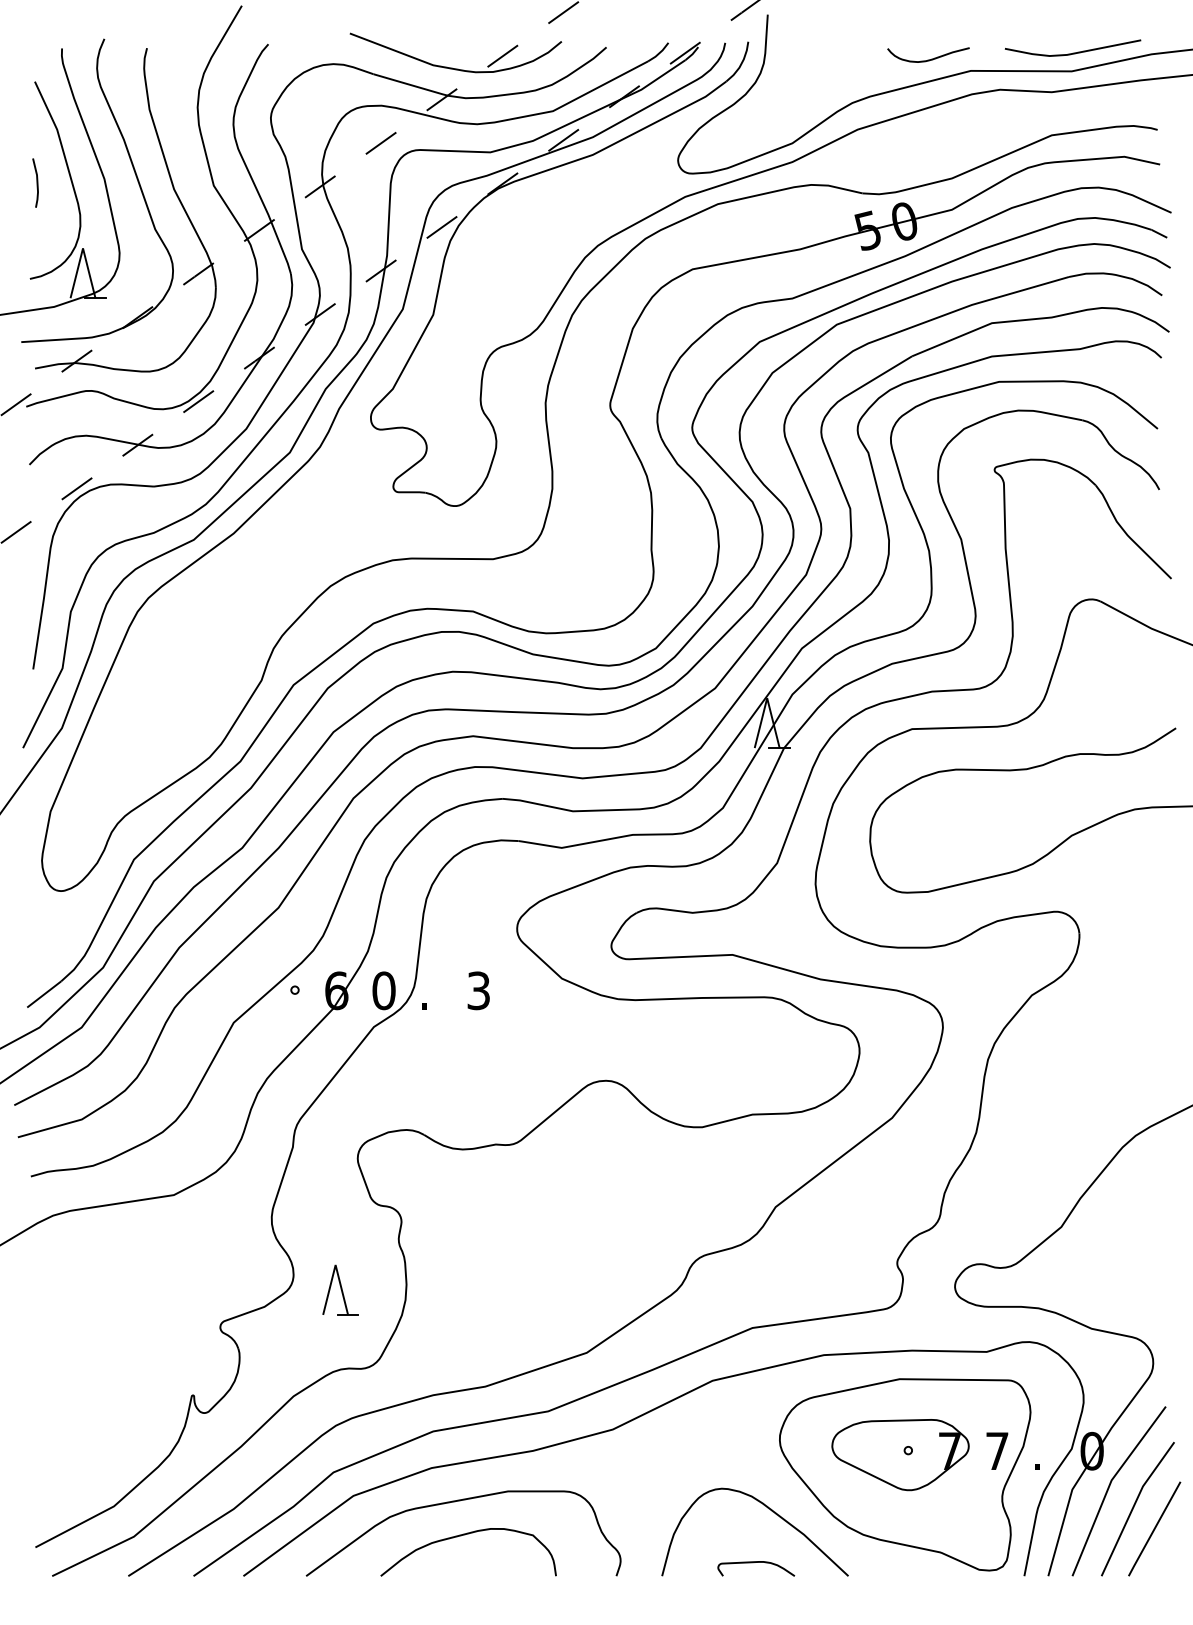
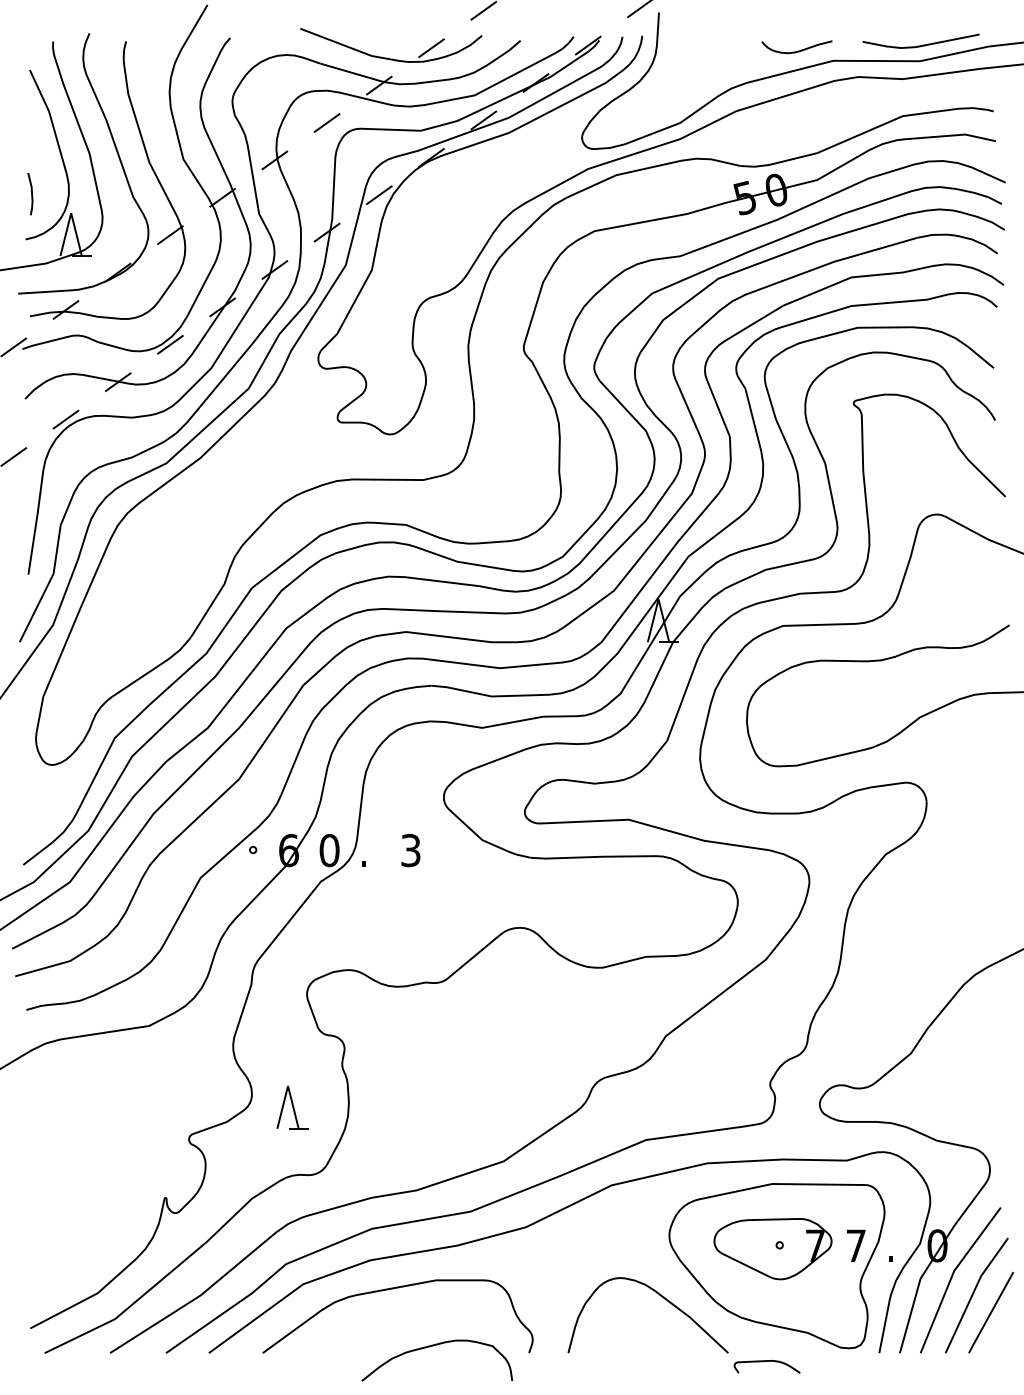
line: (36, 183) -> (31, 194), moved
curve: (464, 1535) -> (433, 1346), moved
curve: (755, 1562) -> (766, 1361), moved

